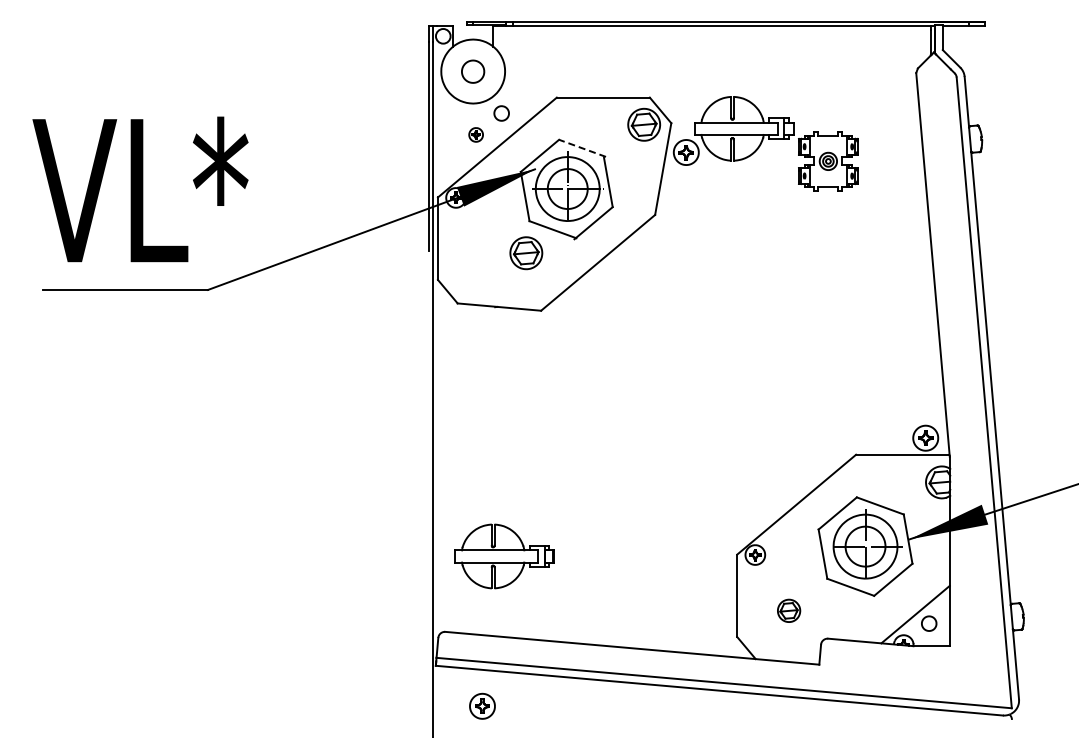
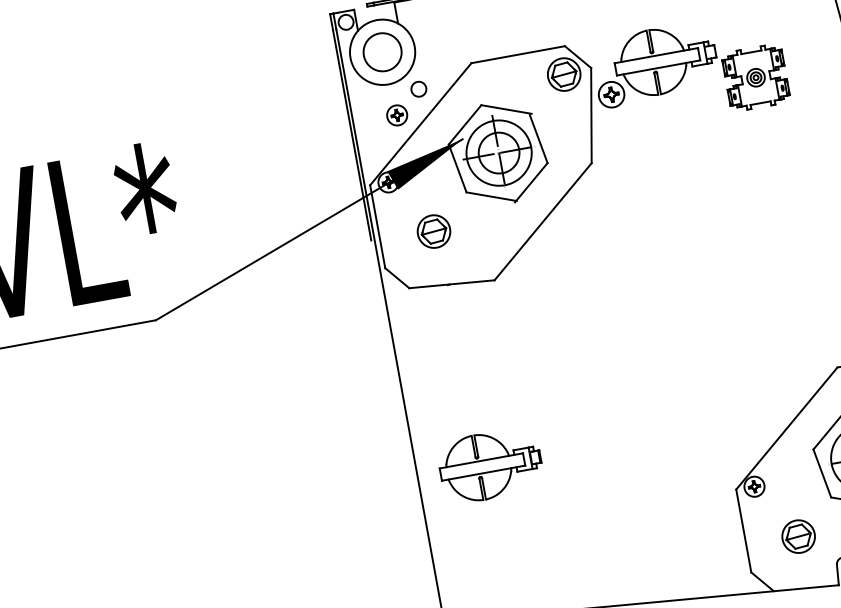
part: (472, 71) -> (381, 52), size x1.67
part: (475, 134) -> (396, 115), size x1.43
line: (582, 148) -> (506, 109), dashed -> solid
part: (526, 253) -> (434, 231), moved
part: (504, 556) -> (490, 465), moved
part: (788, 610) -> (797, 536), size x1.43

